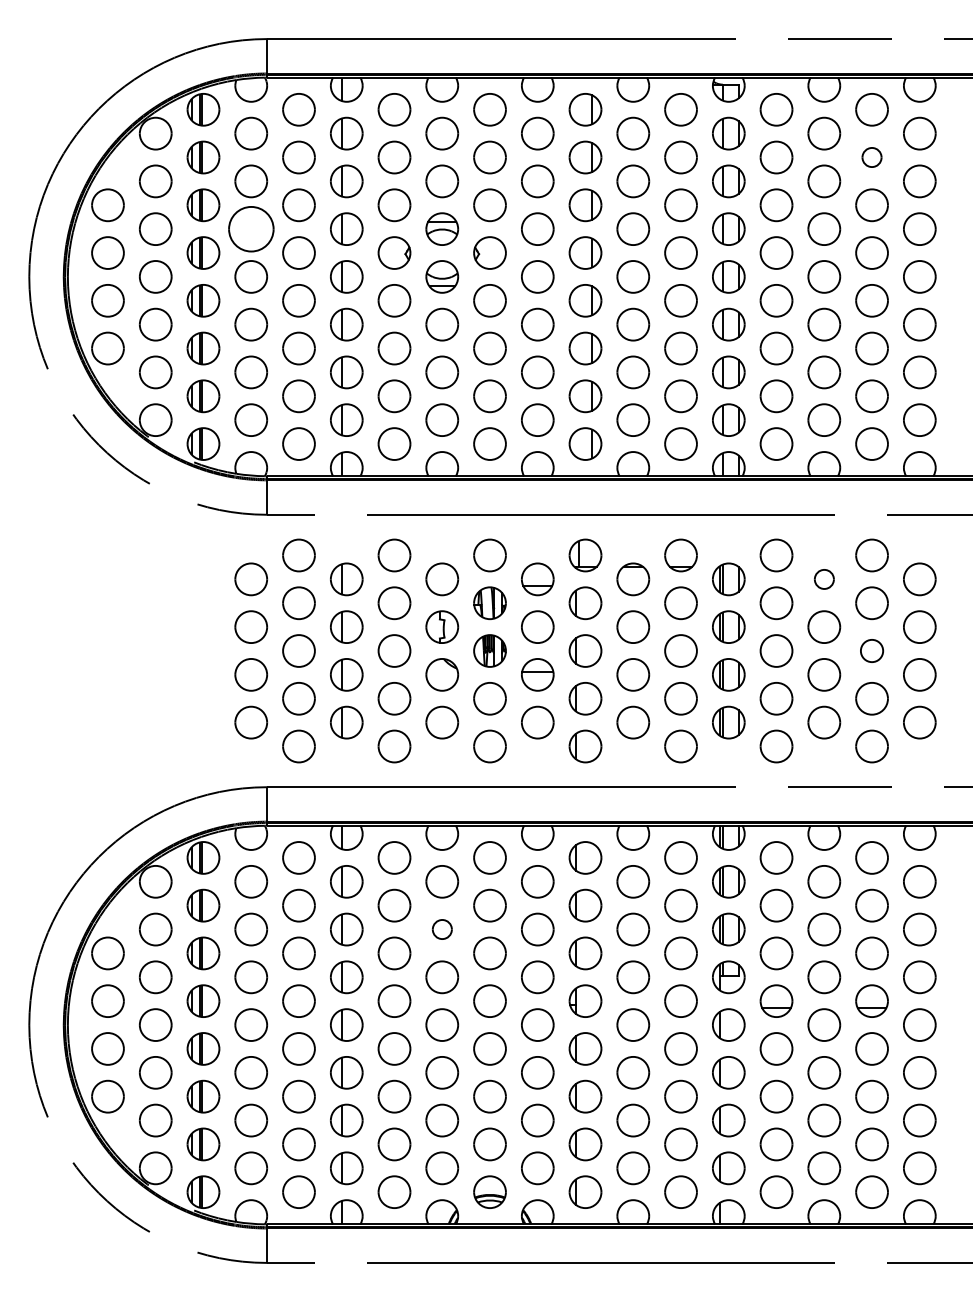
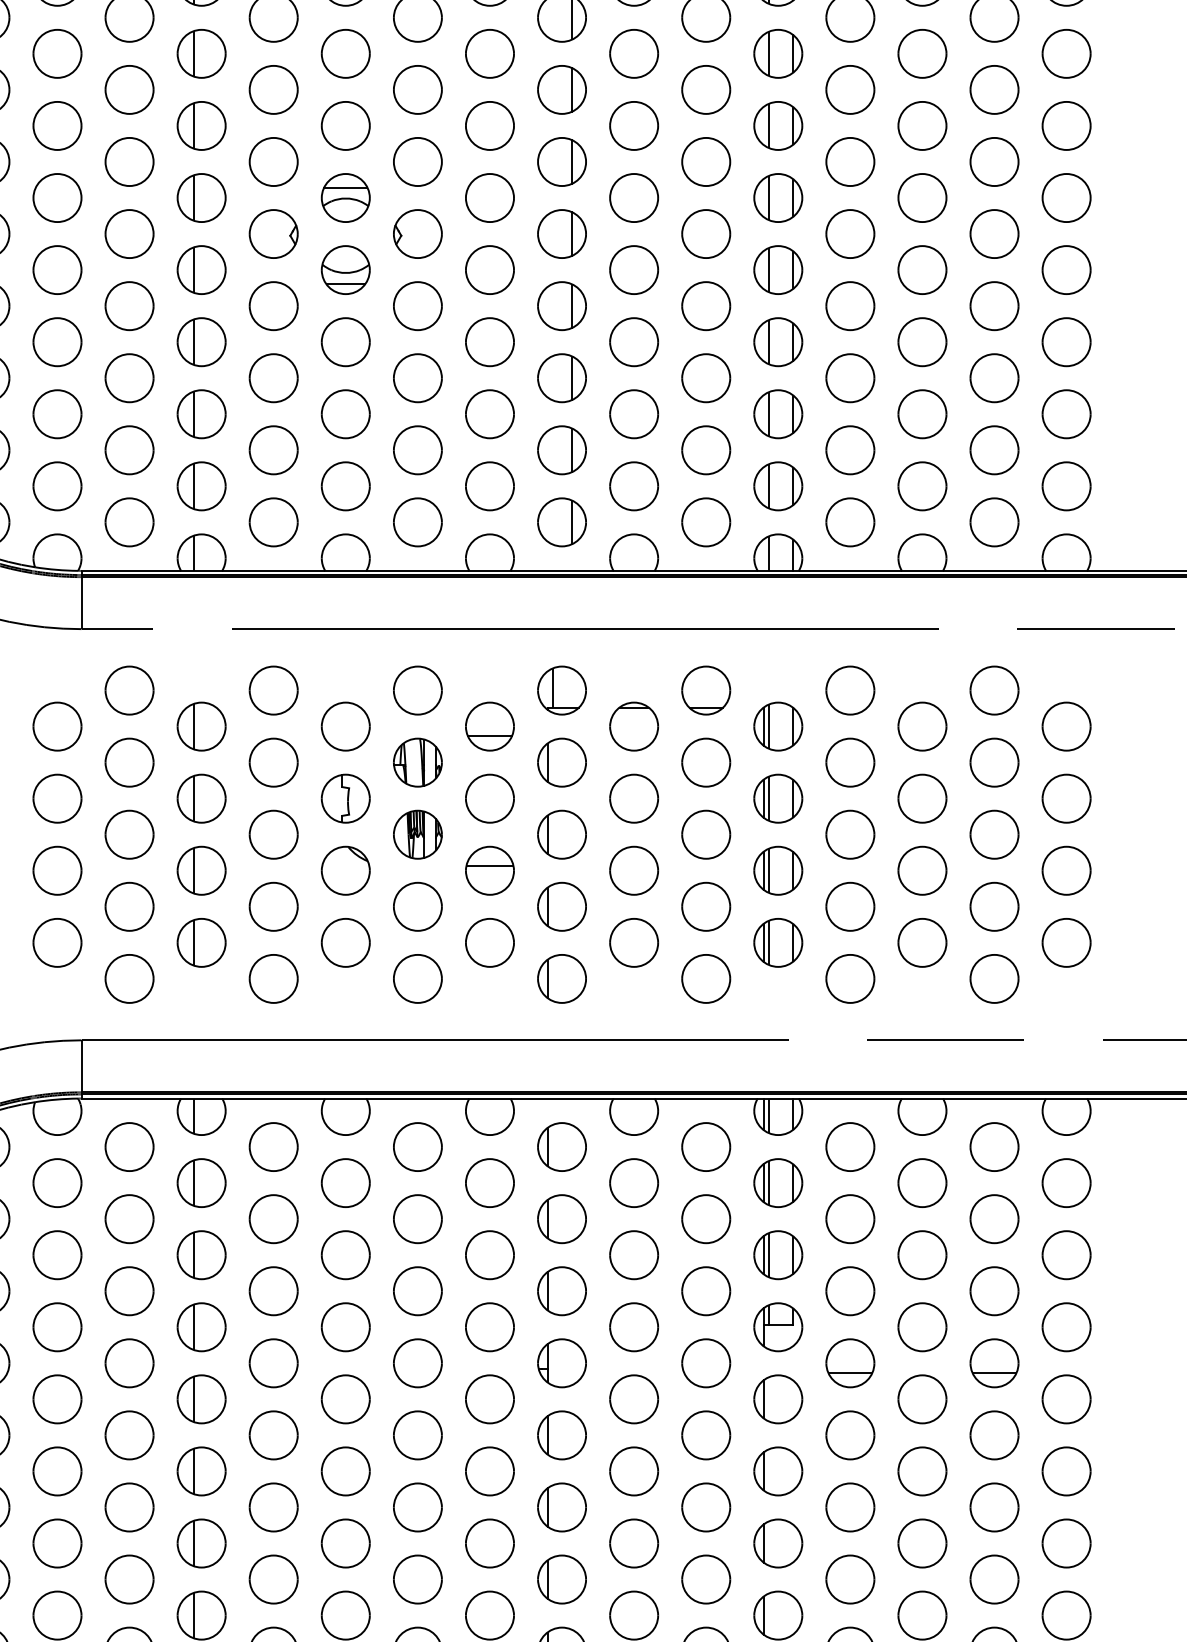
part: (871, 157) -> (993, 89), size x1.67
part: (250, 228) -> (56, 197), size x0.71
part: (824, 579) -> (922, 726), size x1.67
part: (871, 650) -> (993, 833), size x1.43
part: (442, 929) -> (346, 1255), size x1.67

